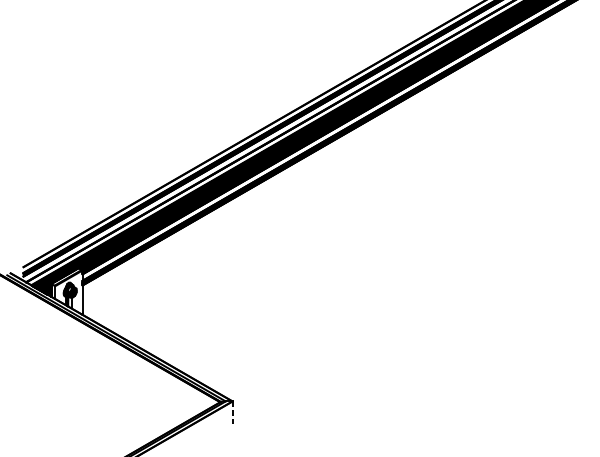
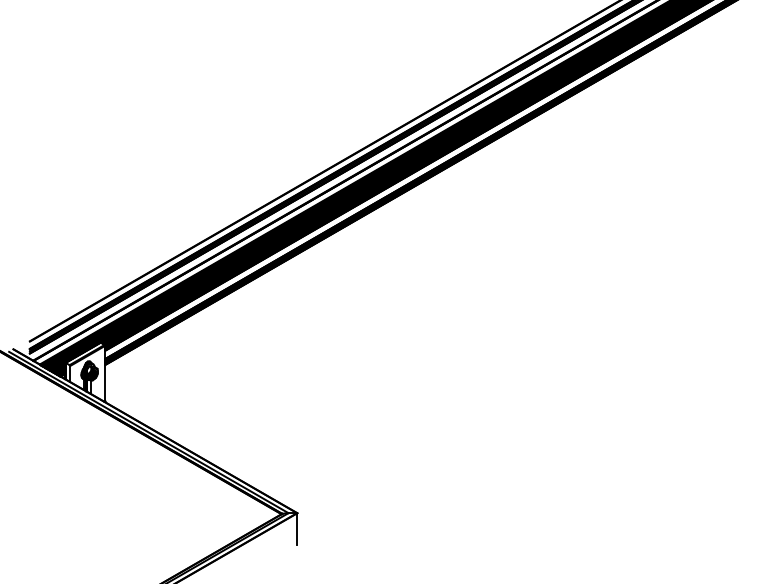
line: (232, 414) -> (297, 529), dashed -> solid

